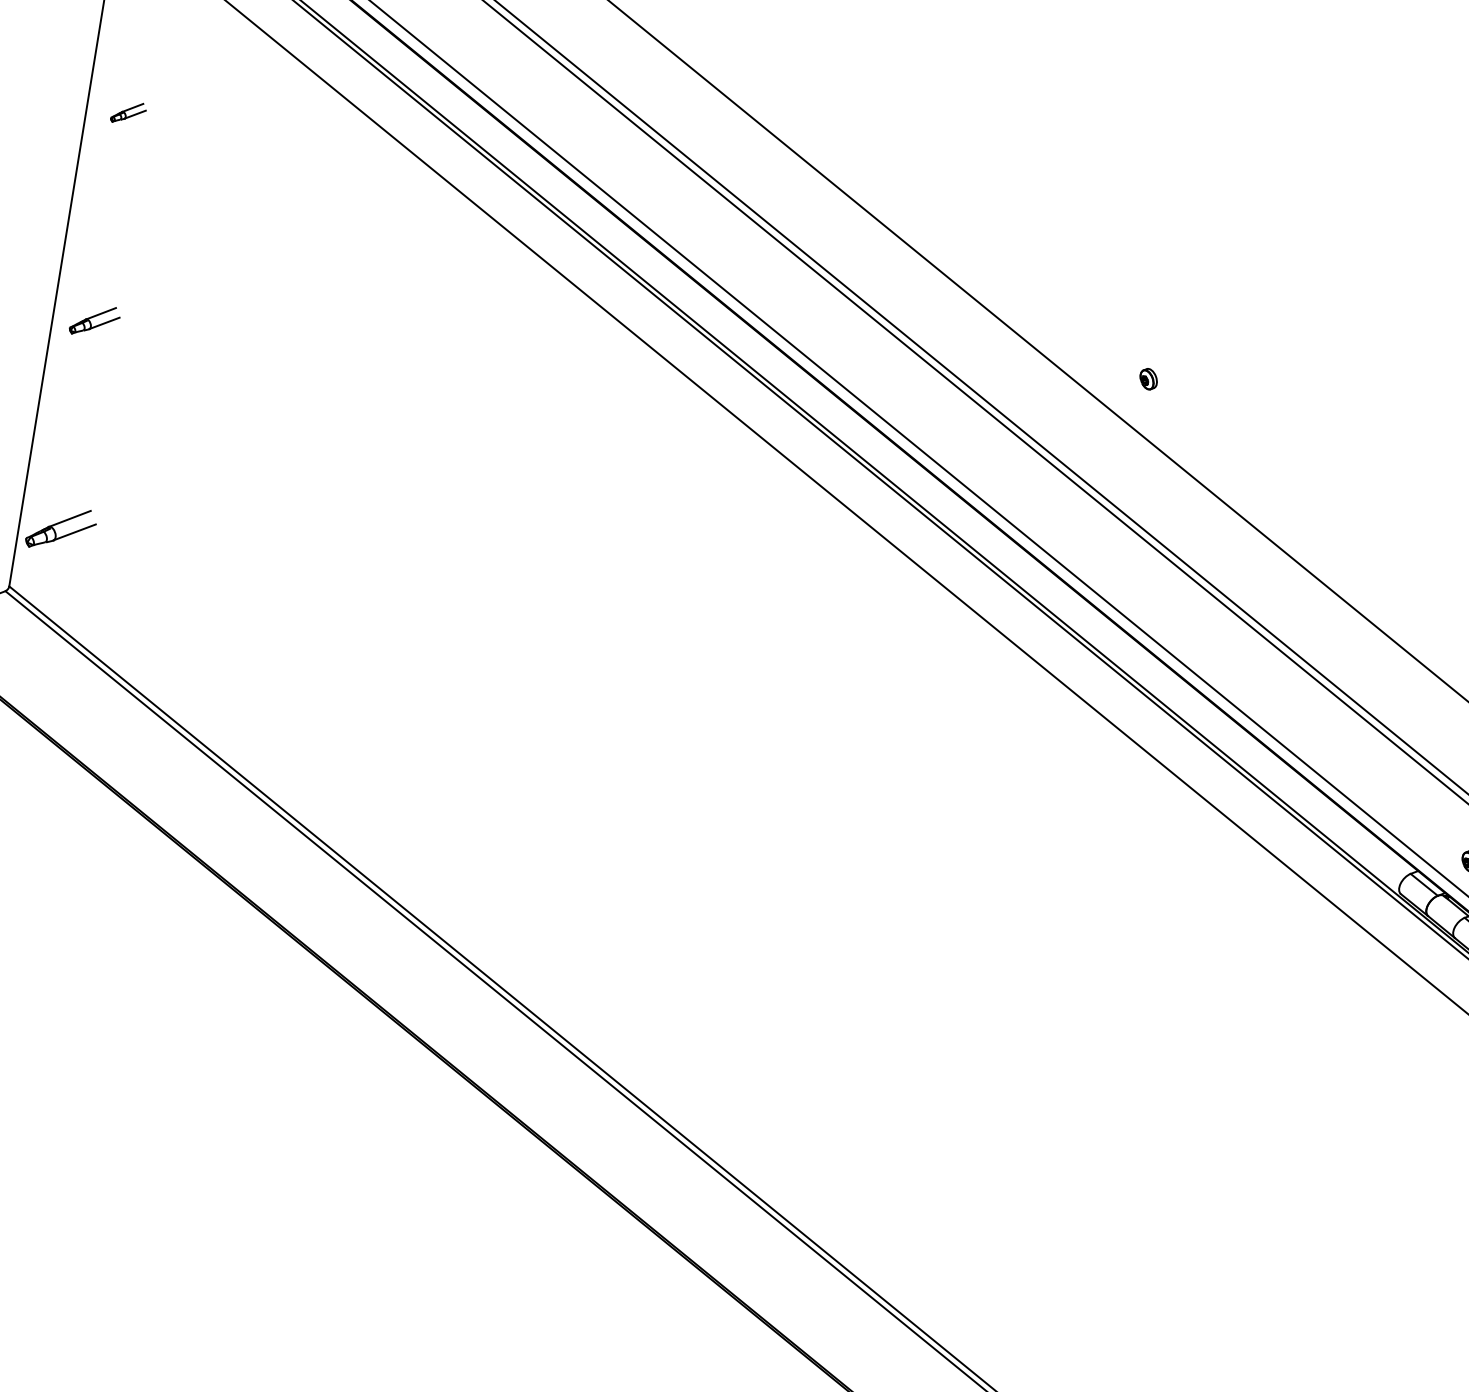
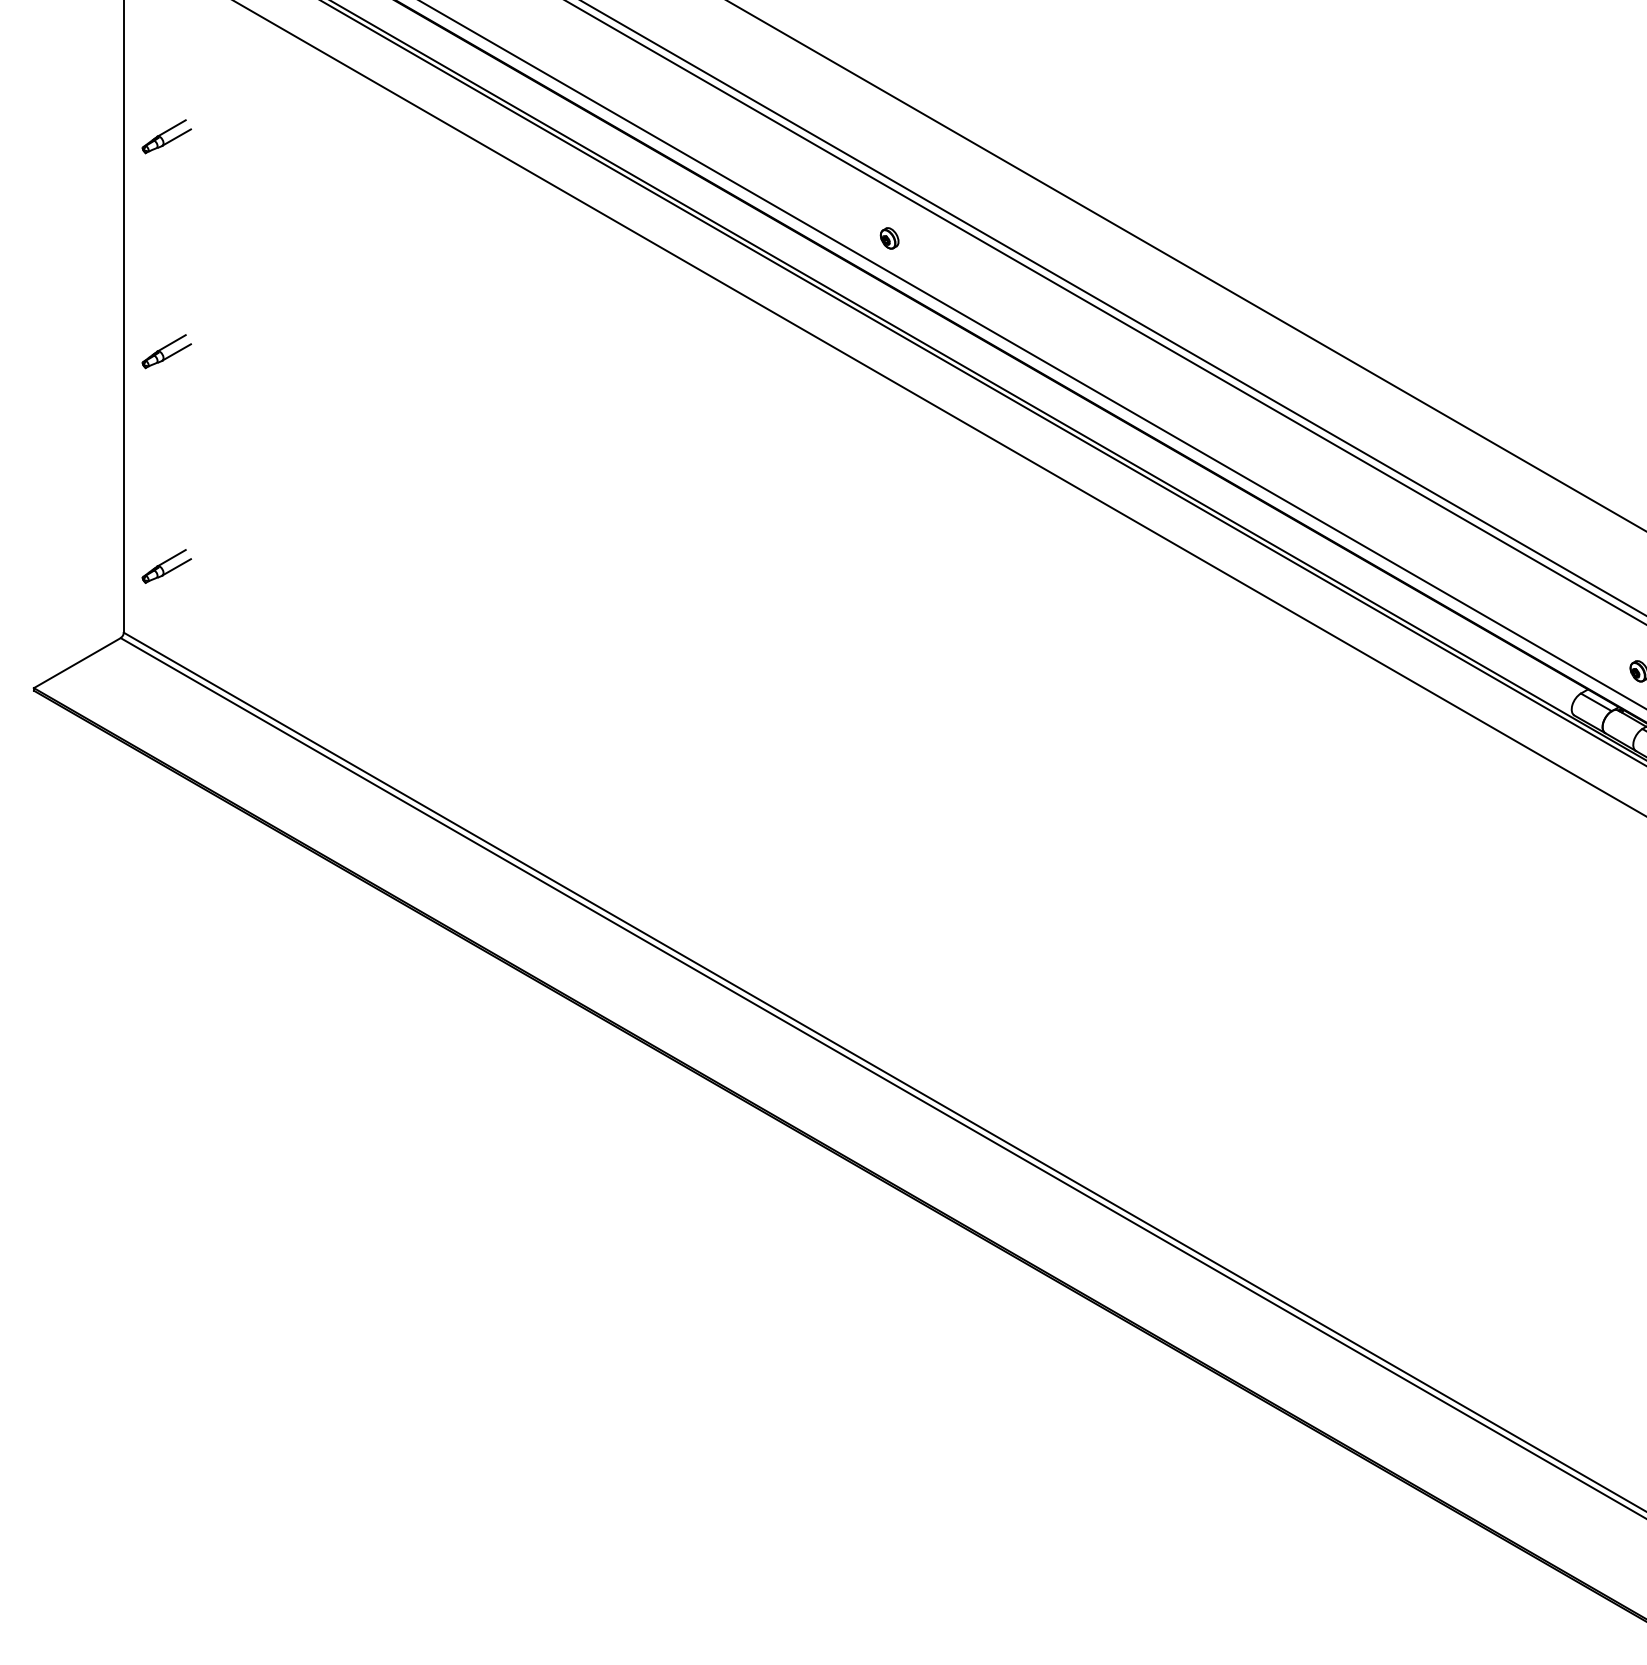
part: (128, 112) -> (166, 136), size x1.43
part: (1148, 379) -> (889, 238), moved
part: (61, 529) -> (166, 566), size x0.71

